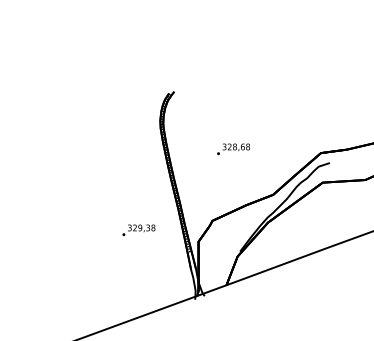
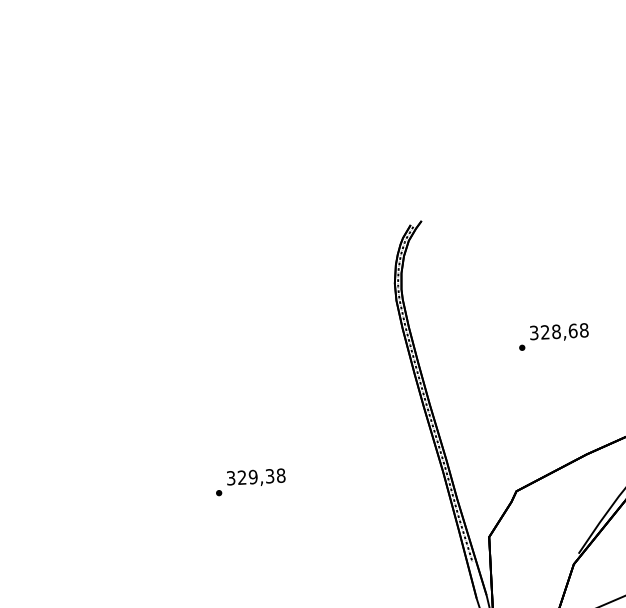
text: (138, 229) -> (249, 480), moved

